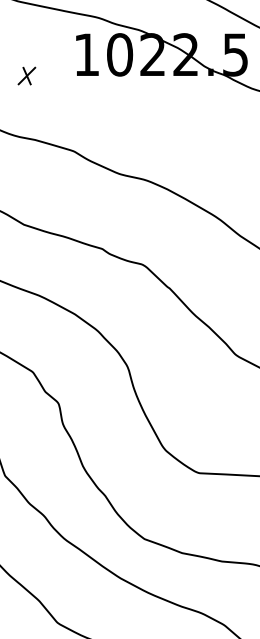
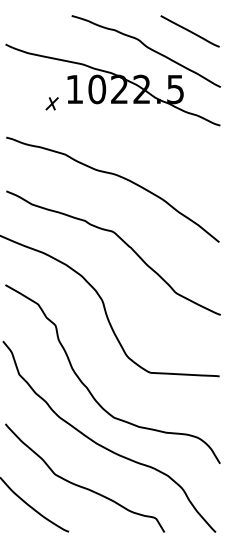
part: (25, 75) -> (51, 103), moved

